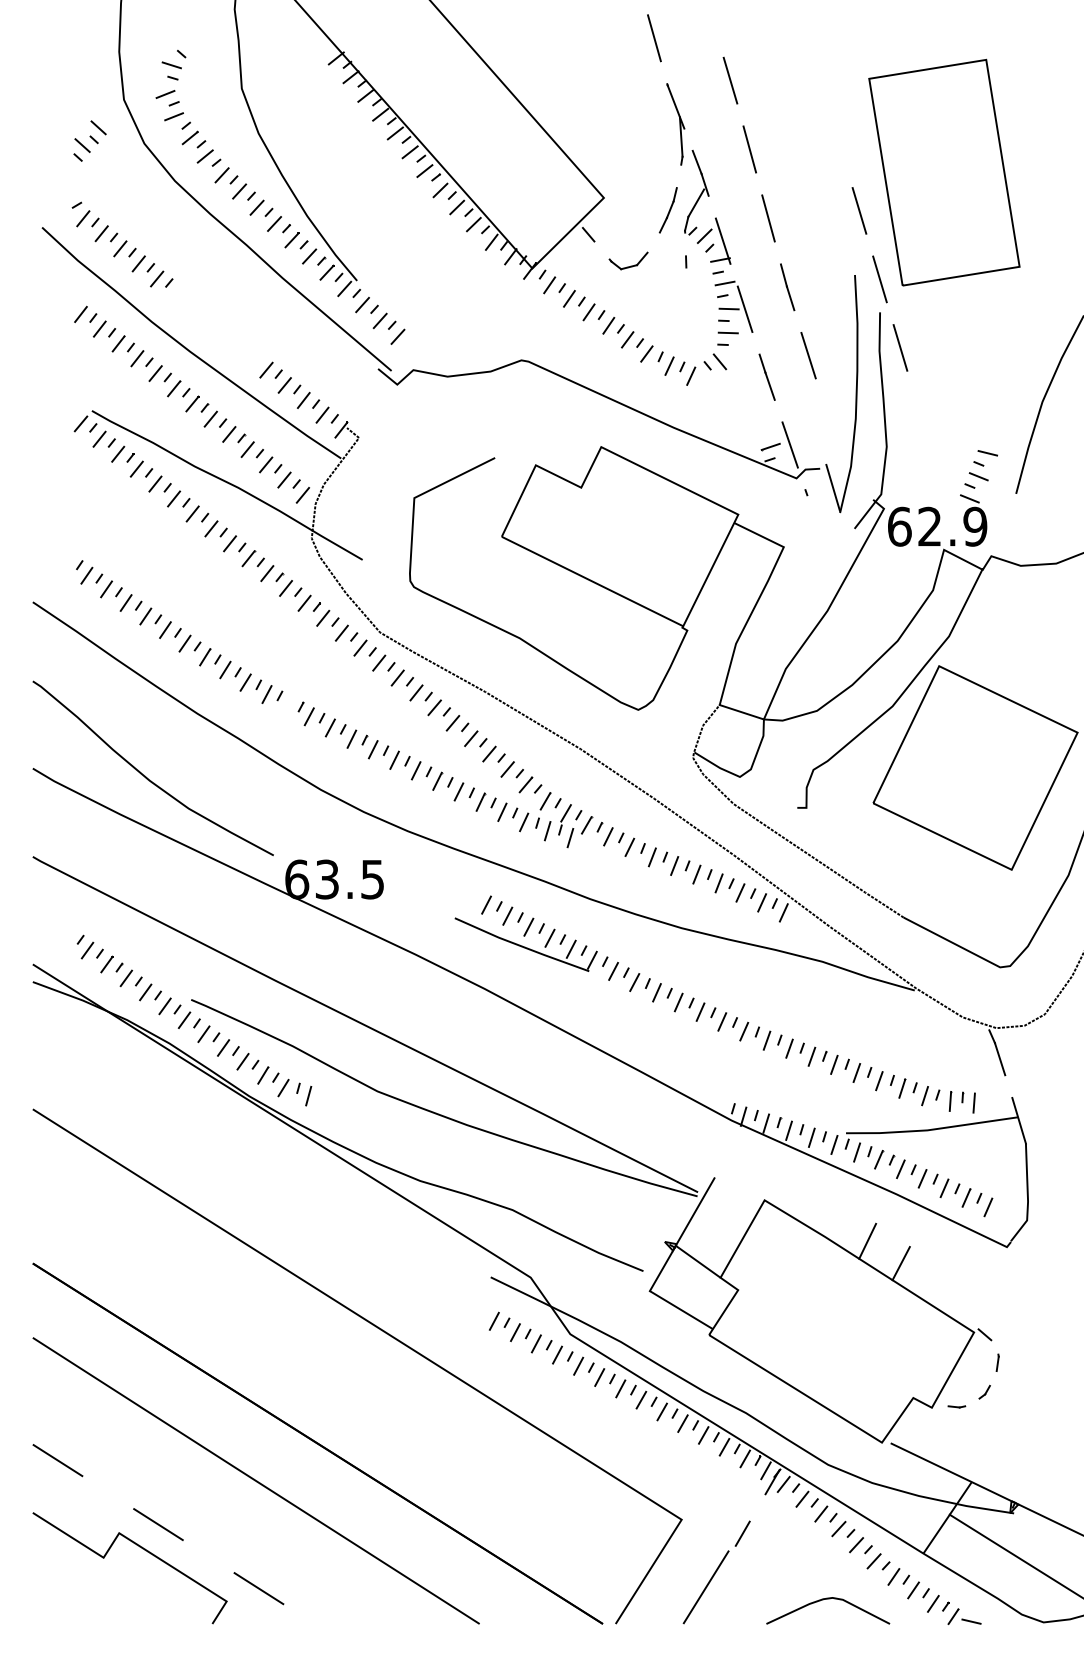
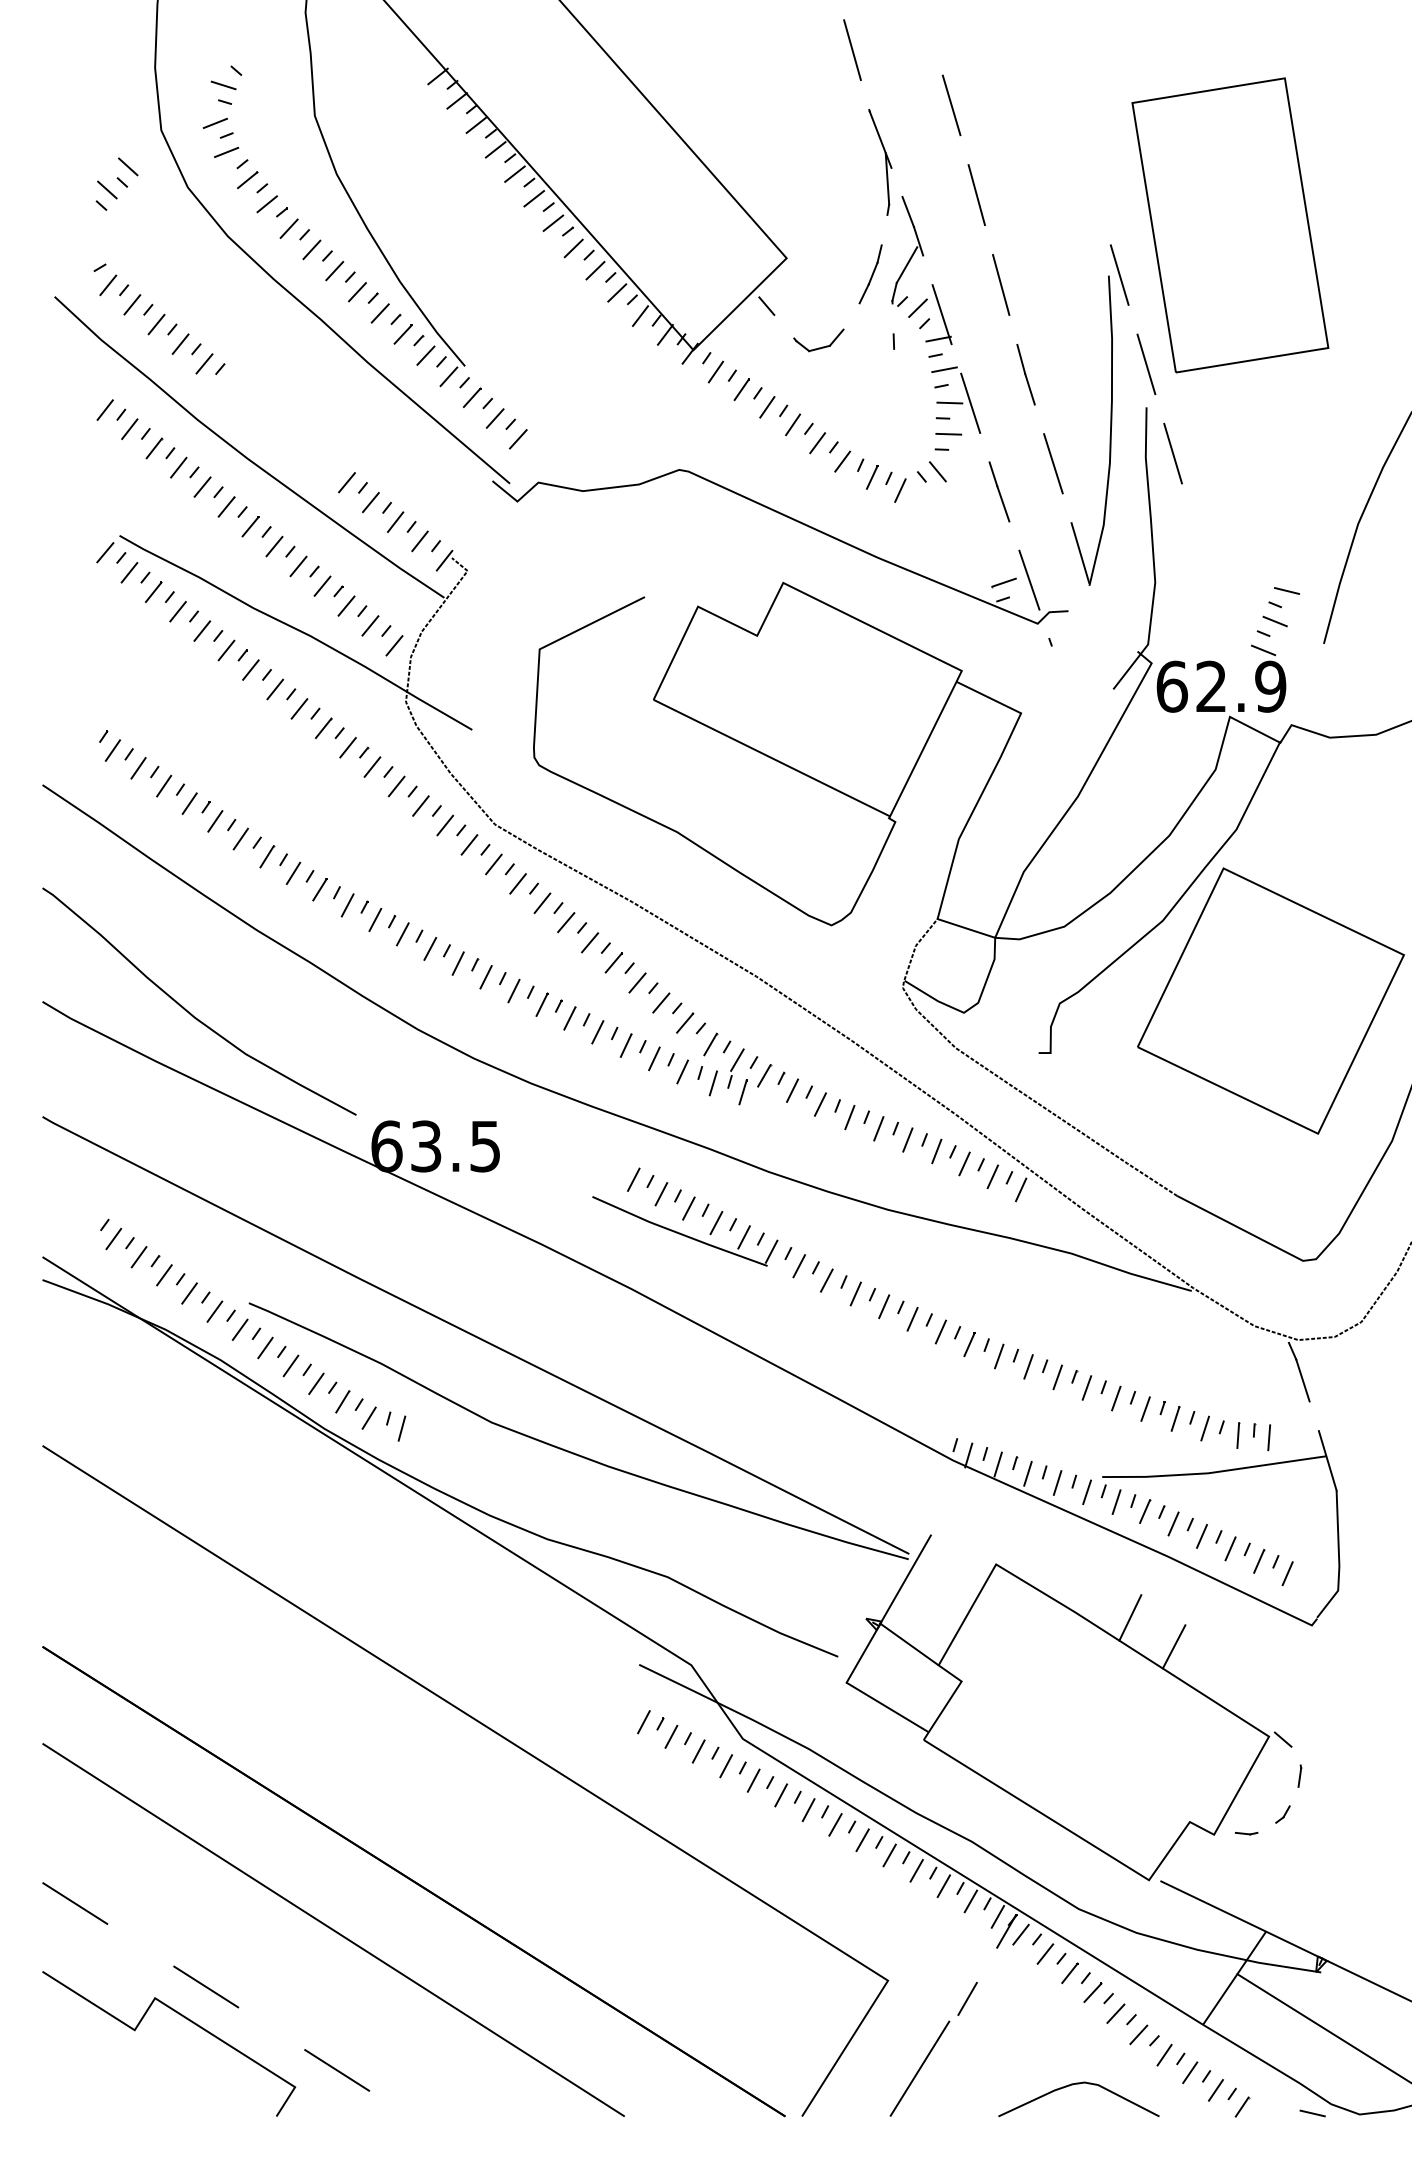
part: (855, 398) -> (1109, 436), moved
line: (288, 705) -> (375, 919), added
line: (971, 1621) -> (1312, 2113), moved

